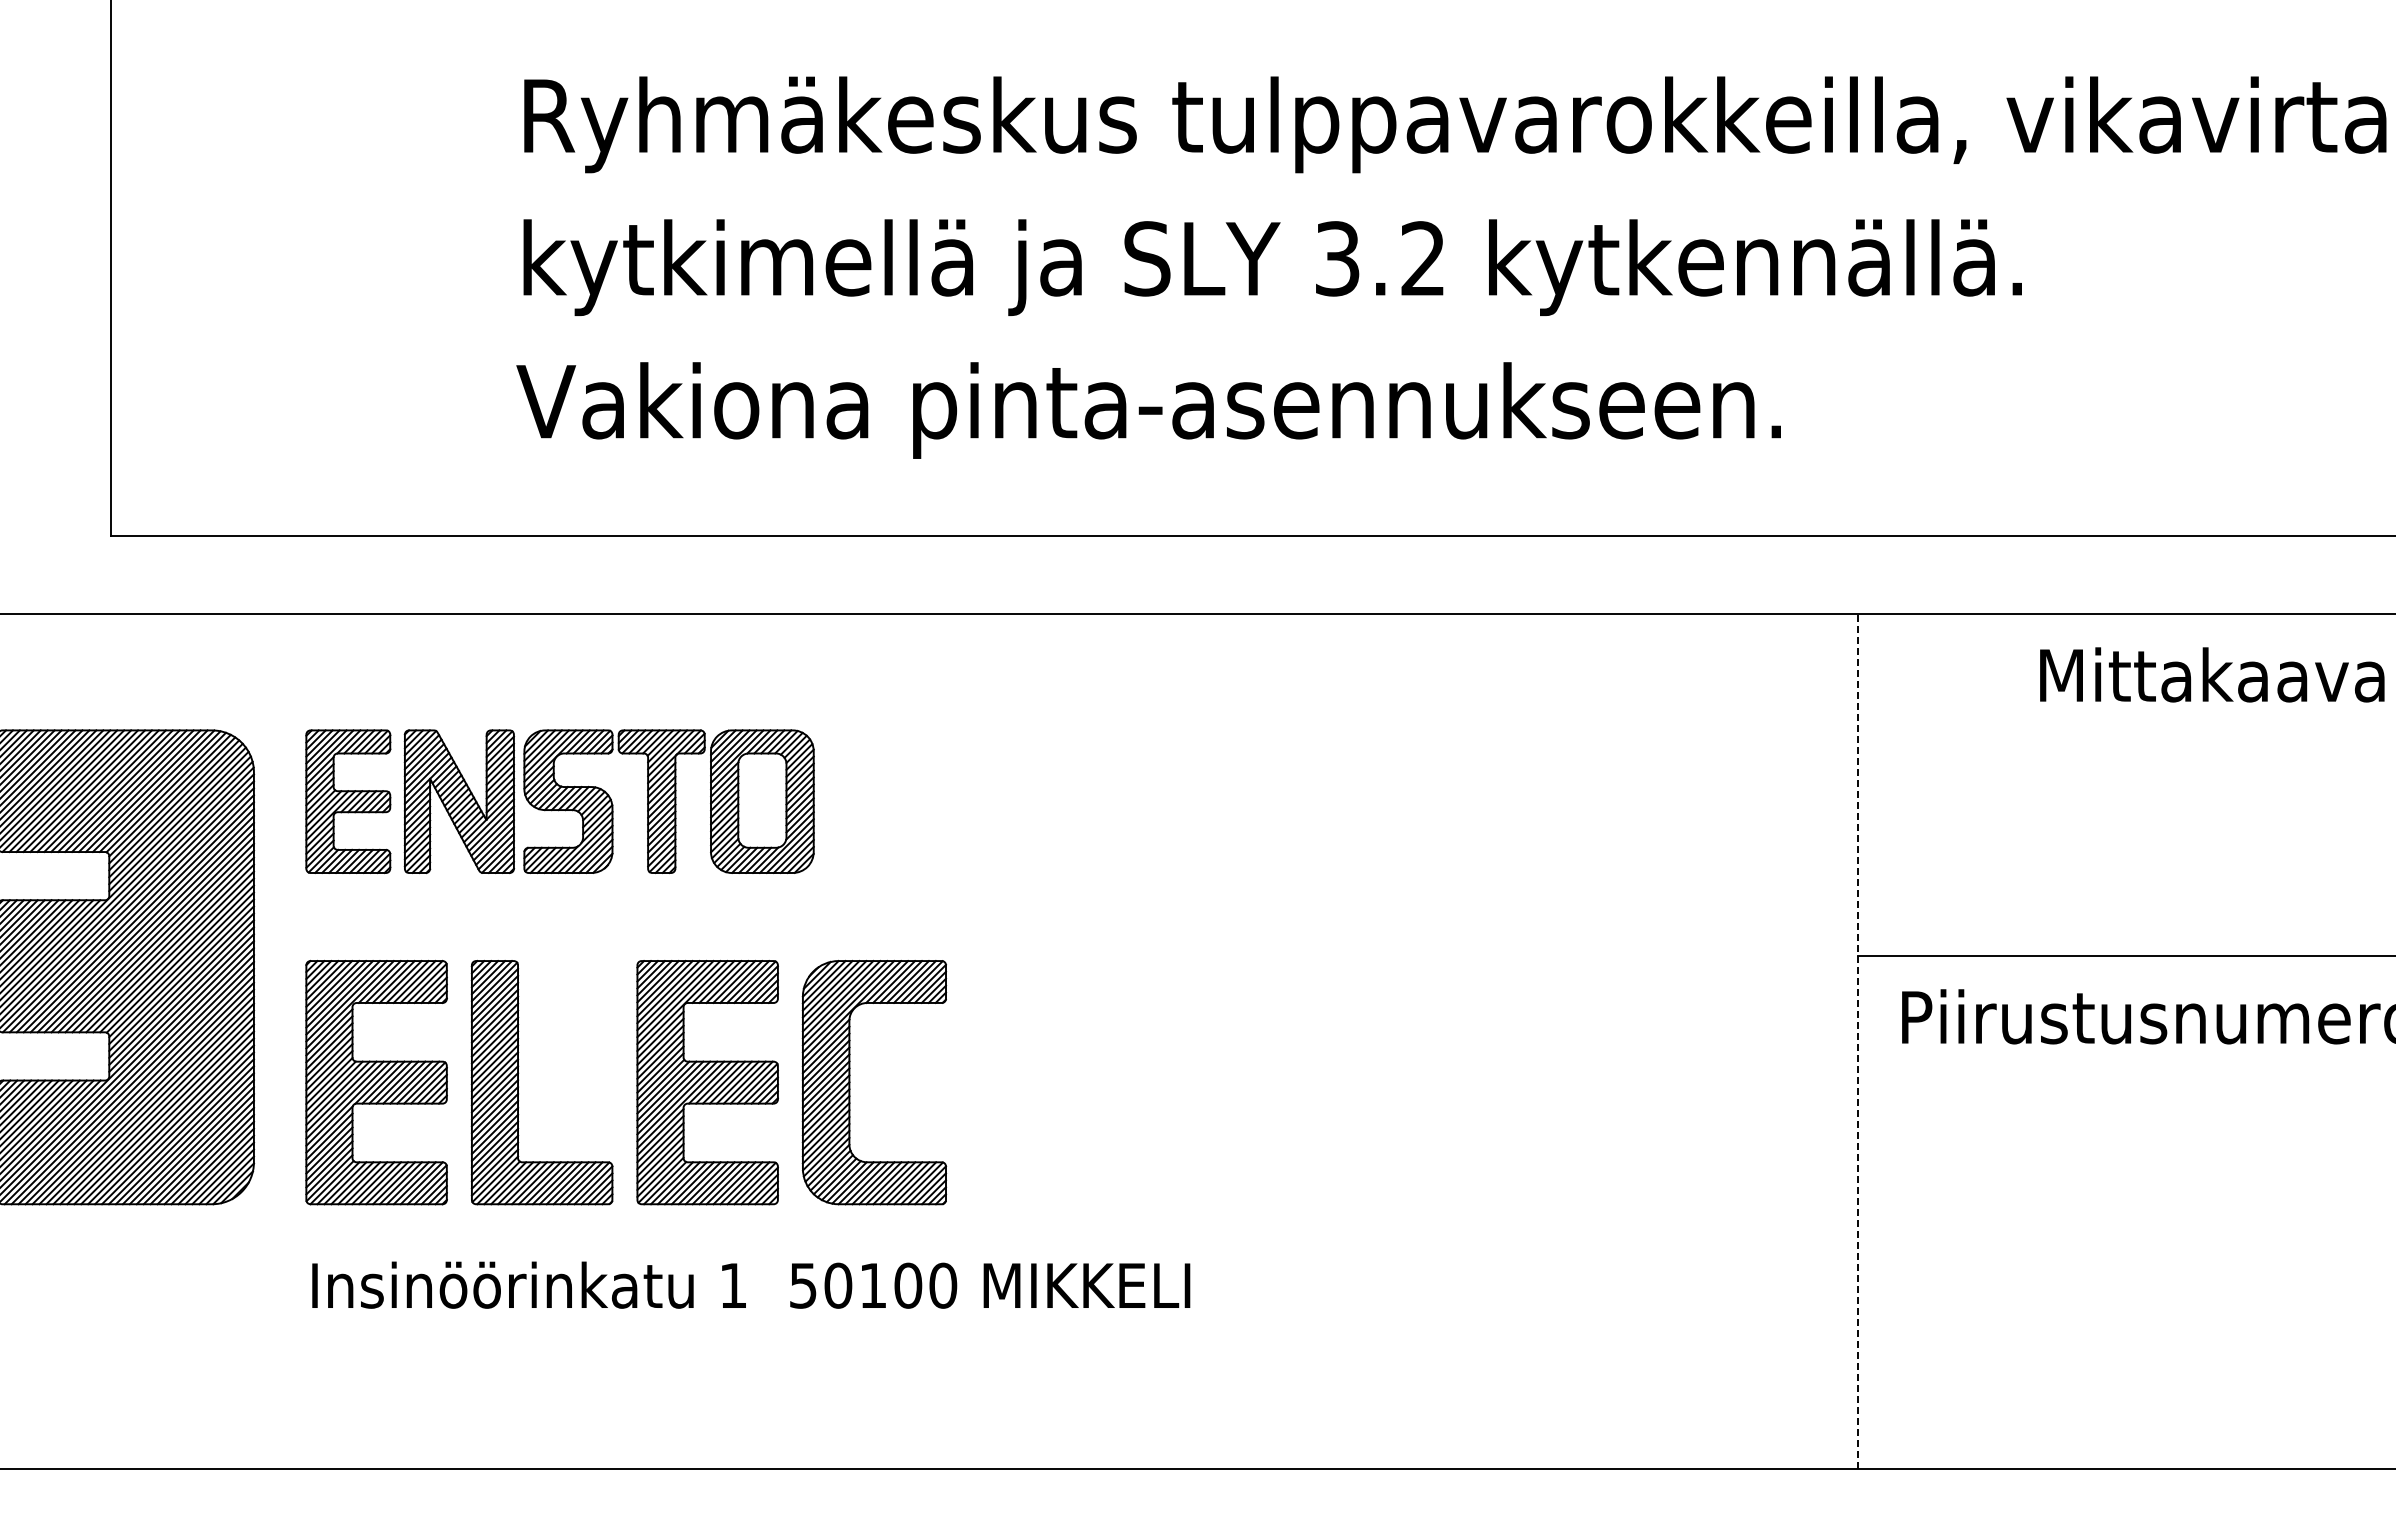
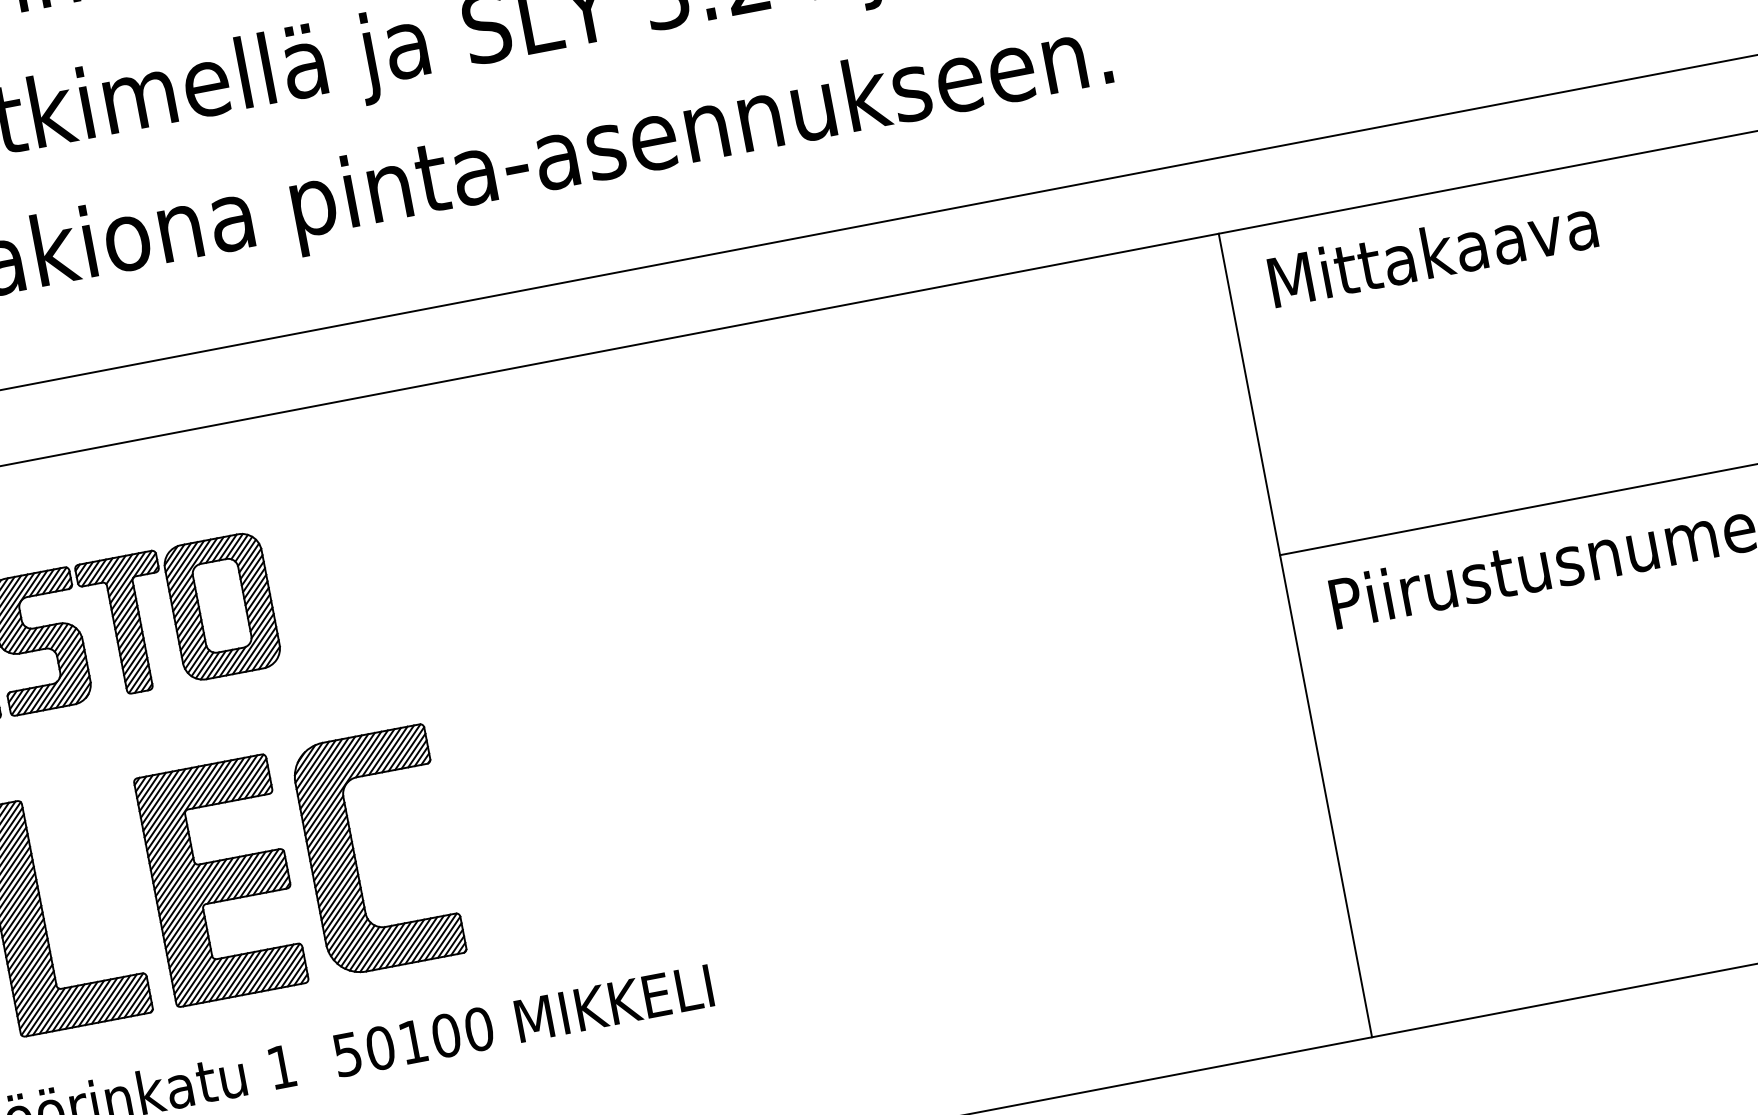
text: (2212, 674) -> (1432, 251), moved
line: (1858, 1040) -> (1295, 634), dashed -> solid

